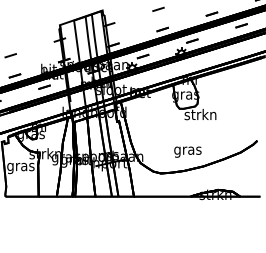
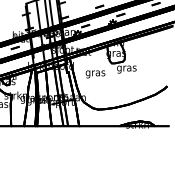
text: (200, 115) -> (126, 68), strkn -> gras
text: (187, 151) -> (95, 73), moved

